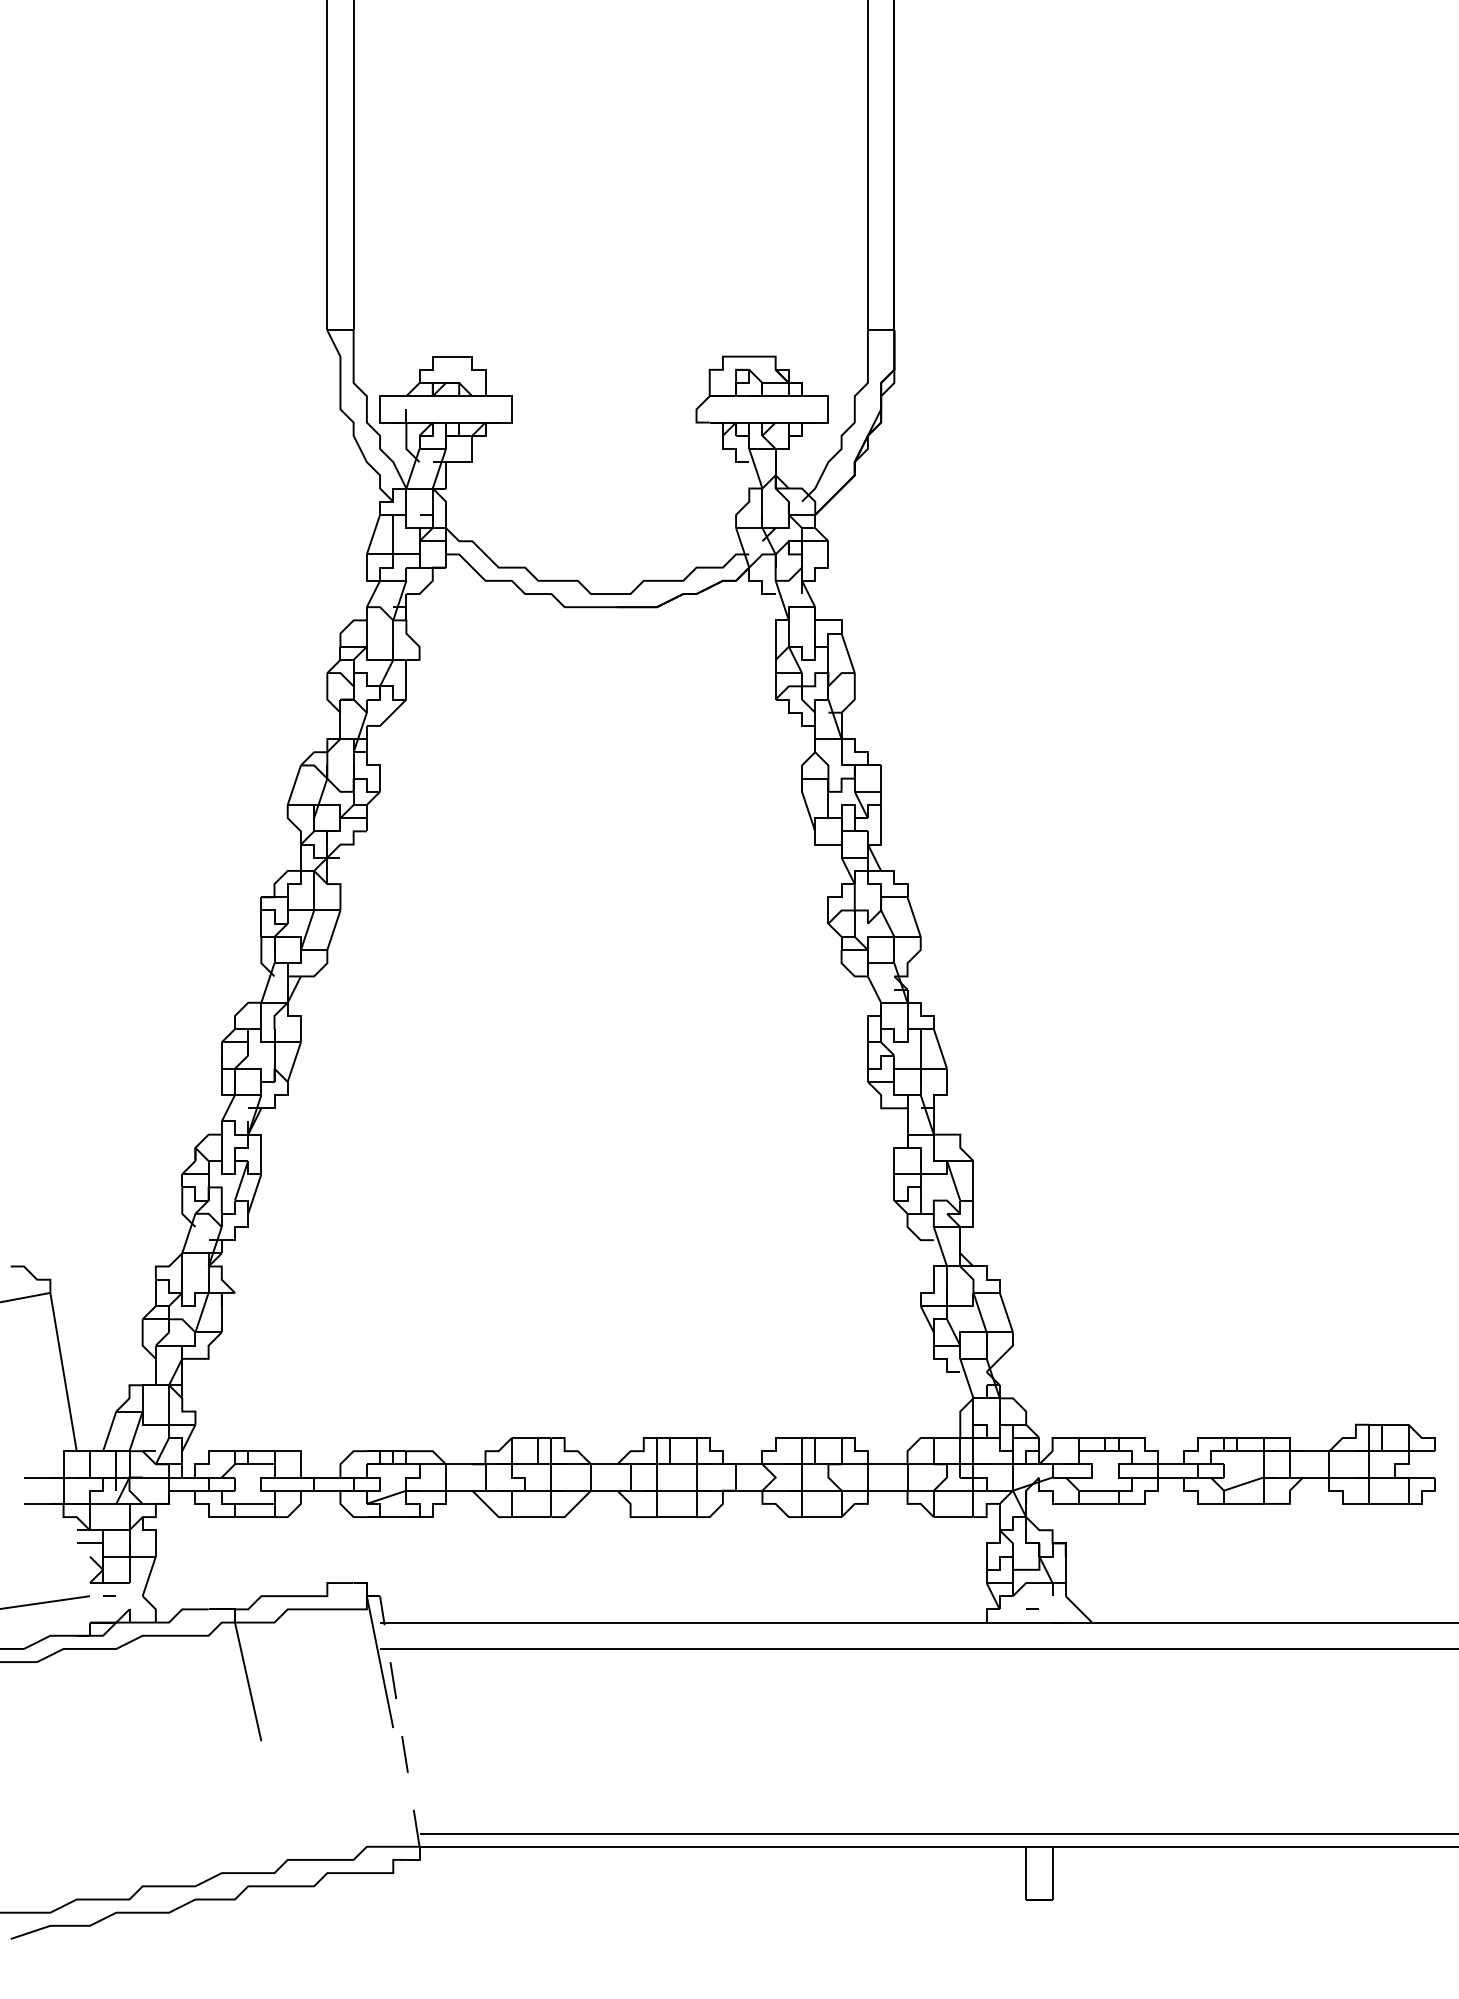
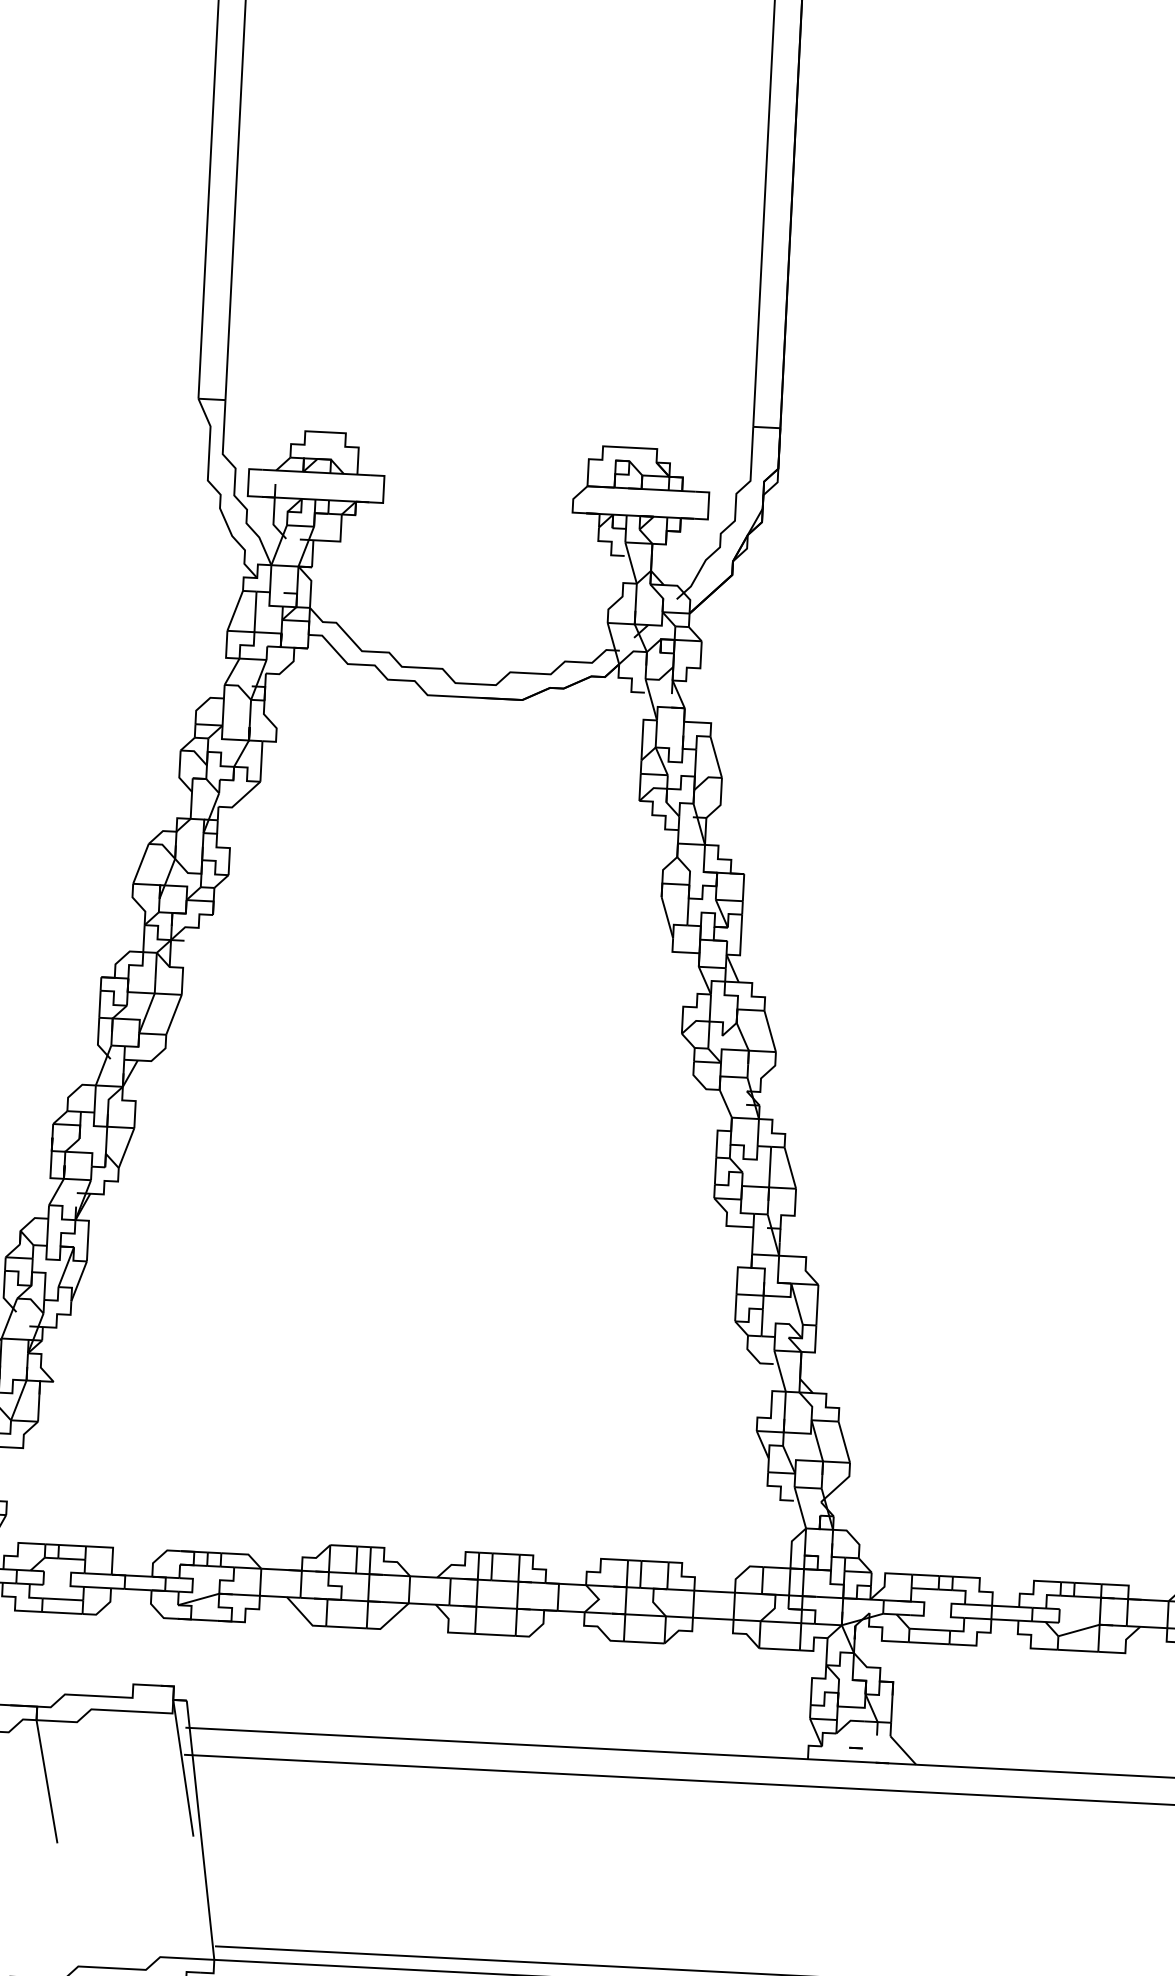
line: (399, 1721) -> (200, 1830), dashed -> solid

